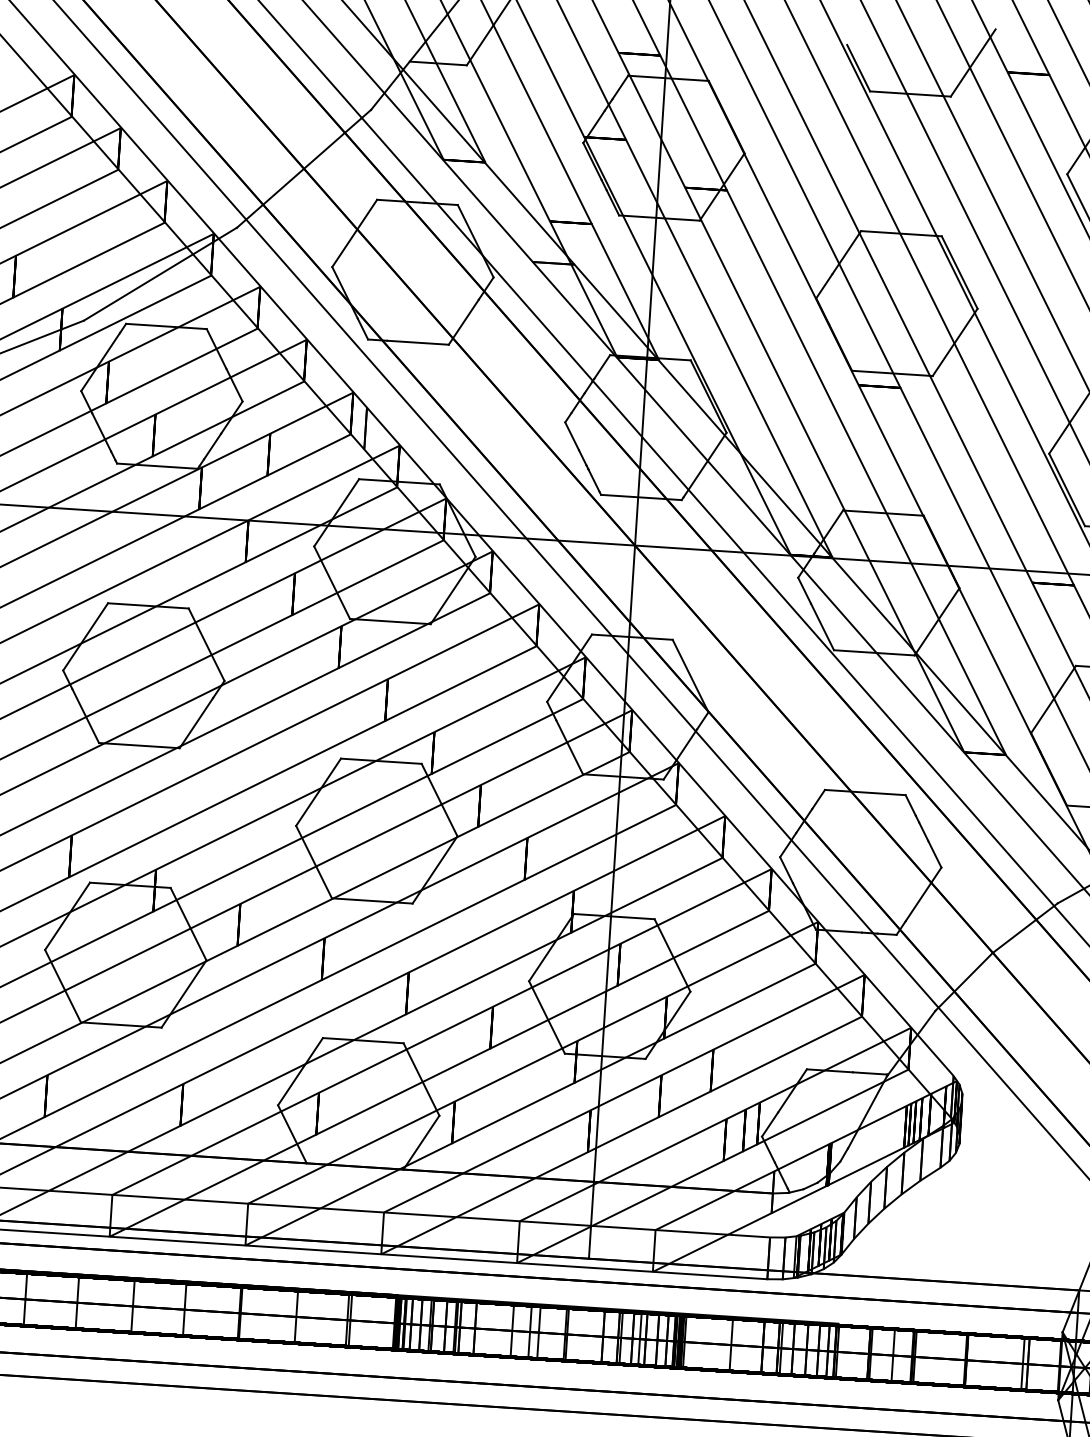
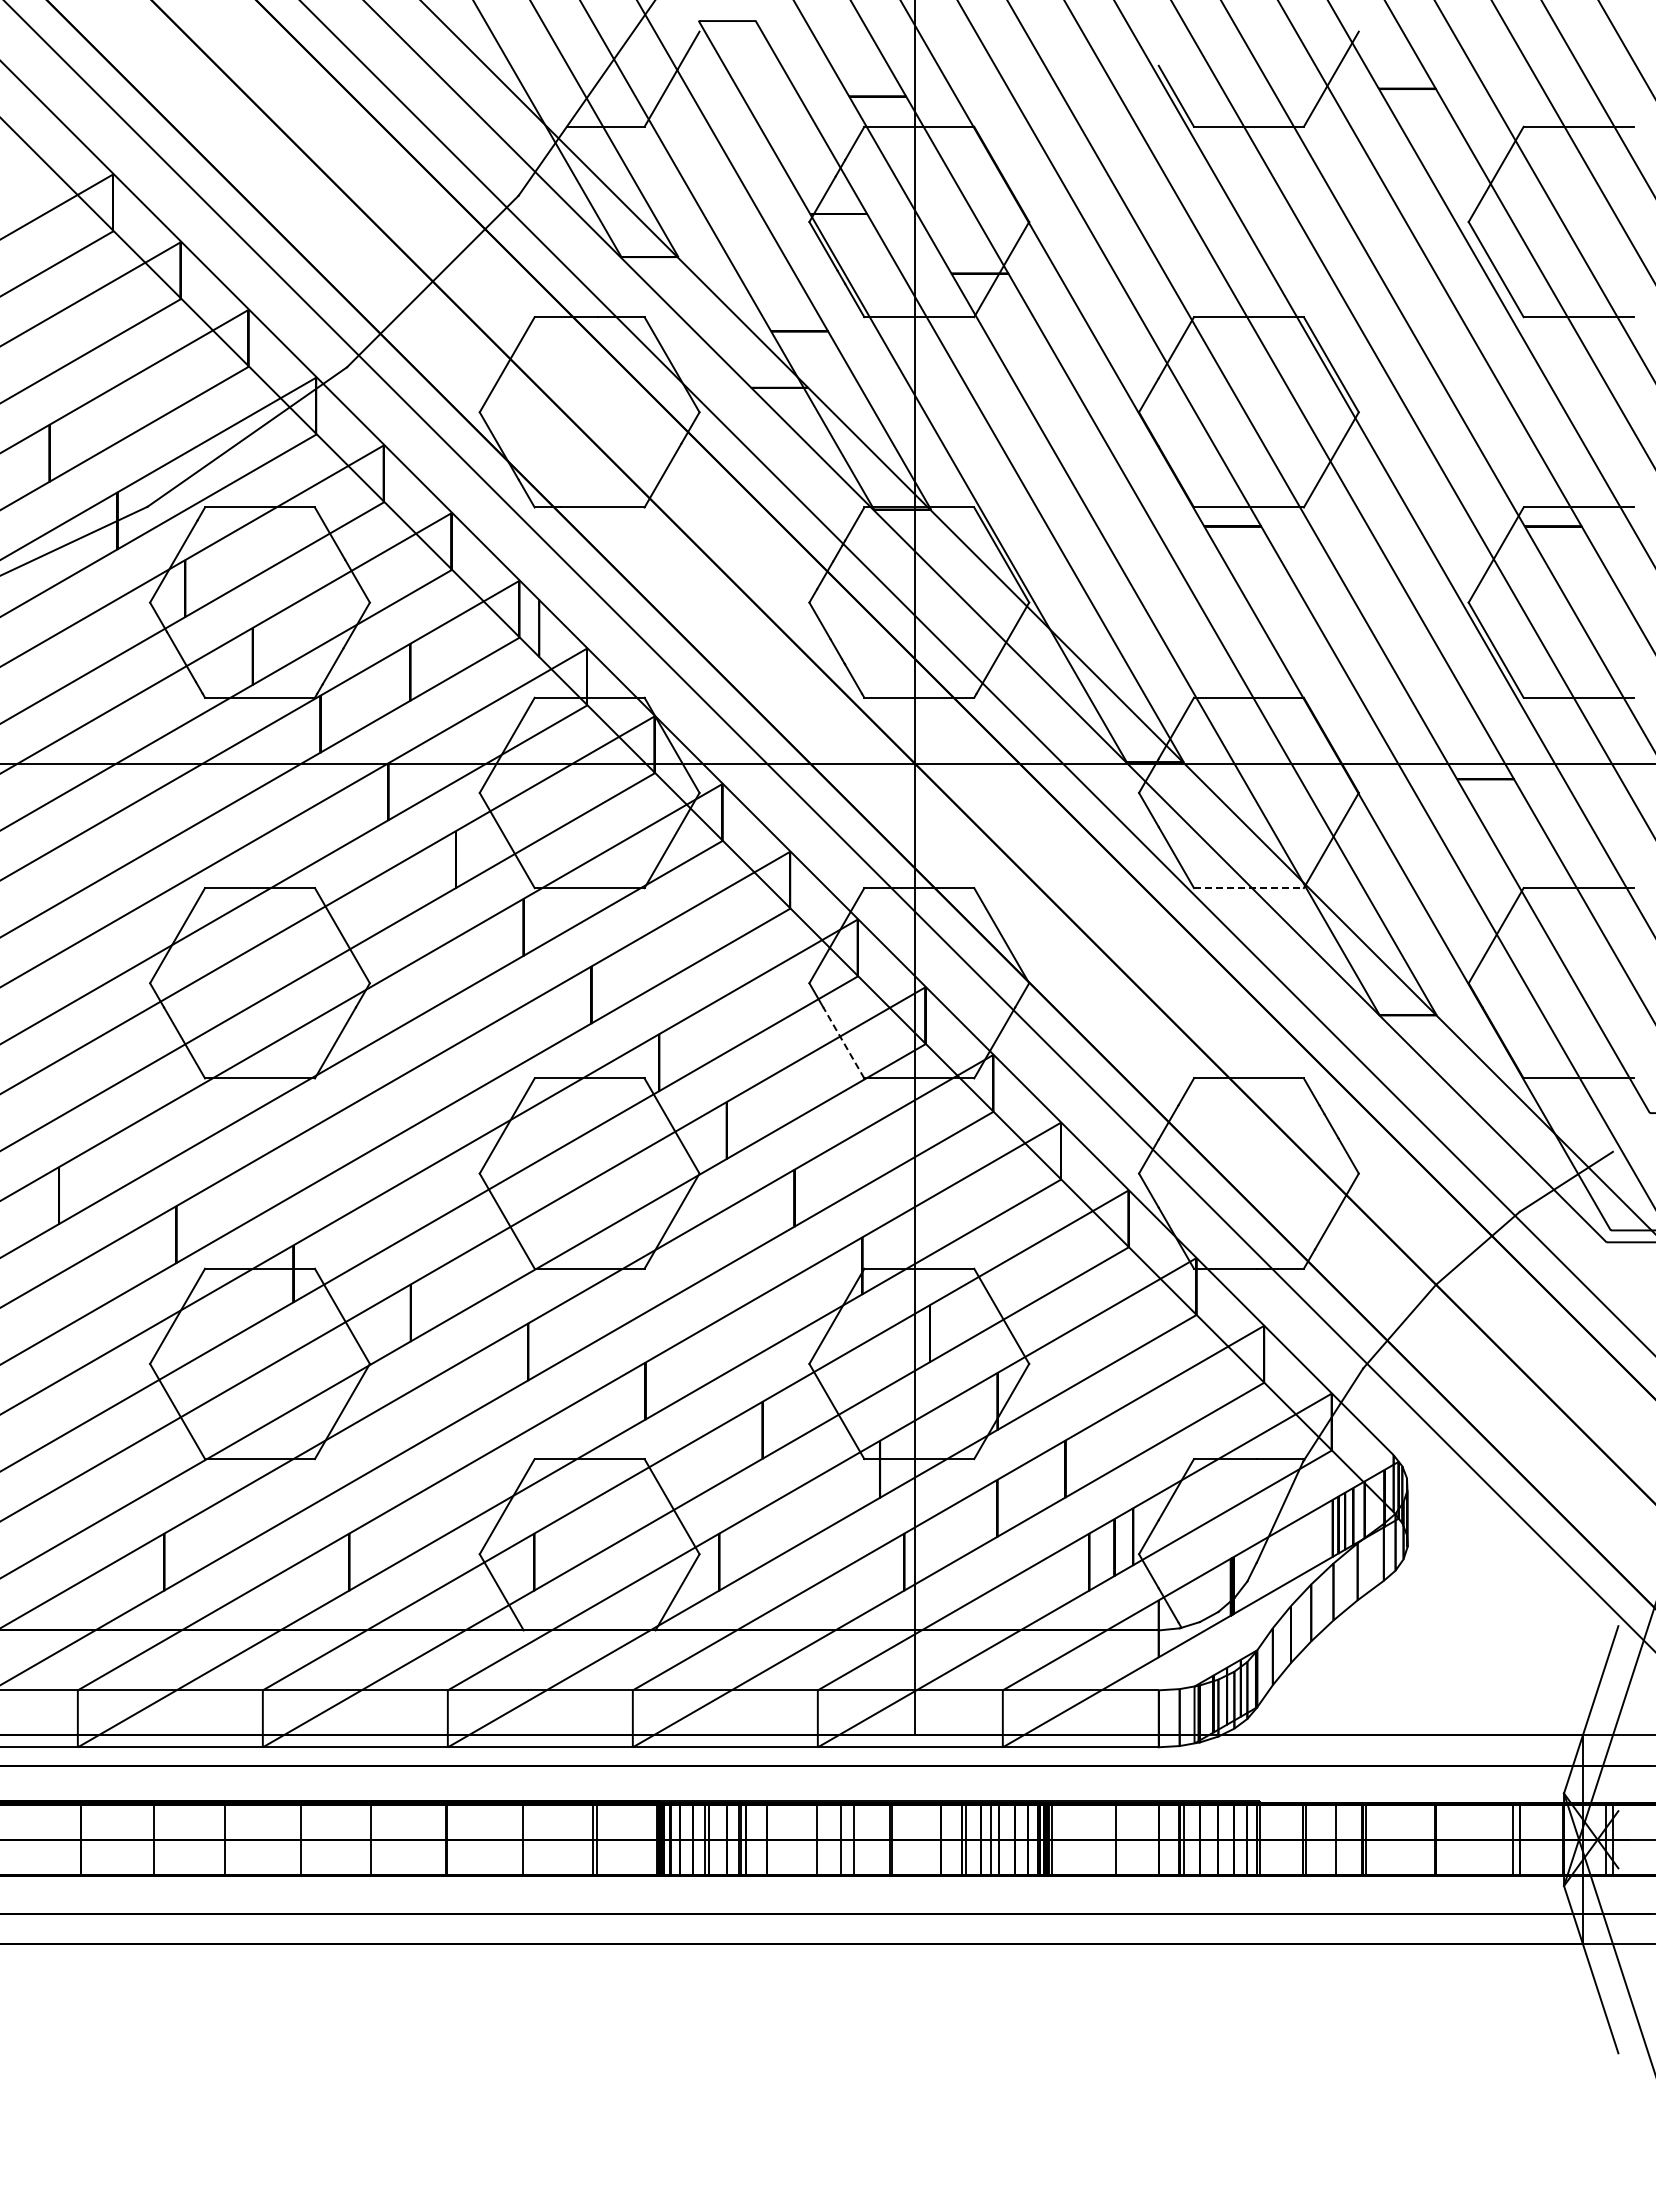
line: (873, 653) -> (1248, 888), solid -> dashed
line: (569, 746) -> (843, 1042), solid -> dashed

